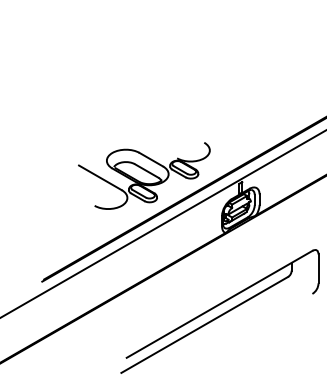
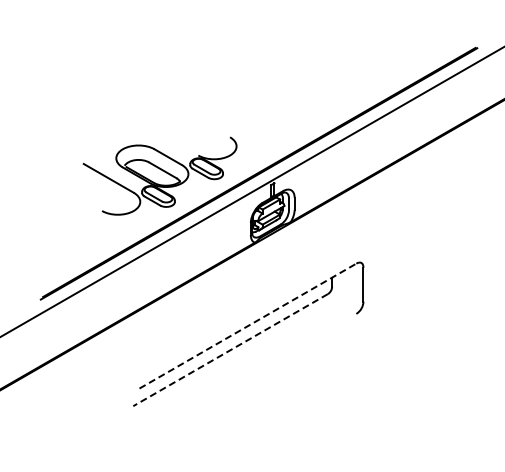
line: (220, 303) -> (248, 325), solid -> dashed
line: (204, 325) -> (230, 350), solid -> dashed

